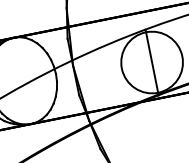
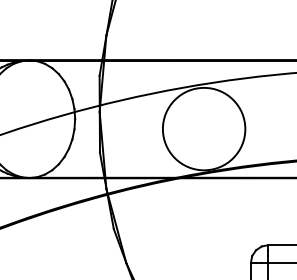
line: (152, 62) -> (204, 128), removed

